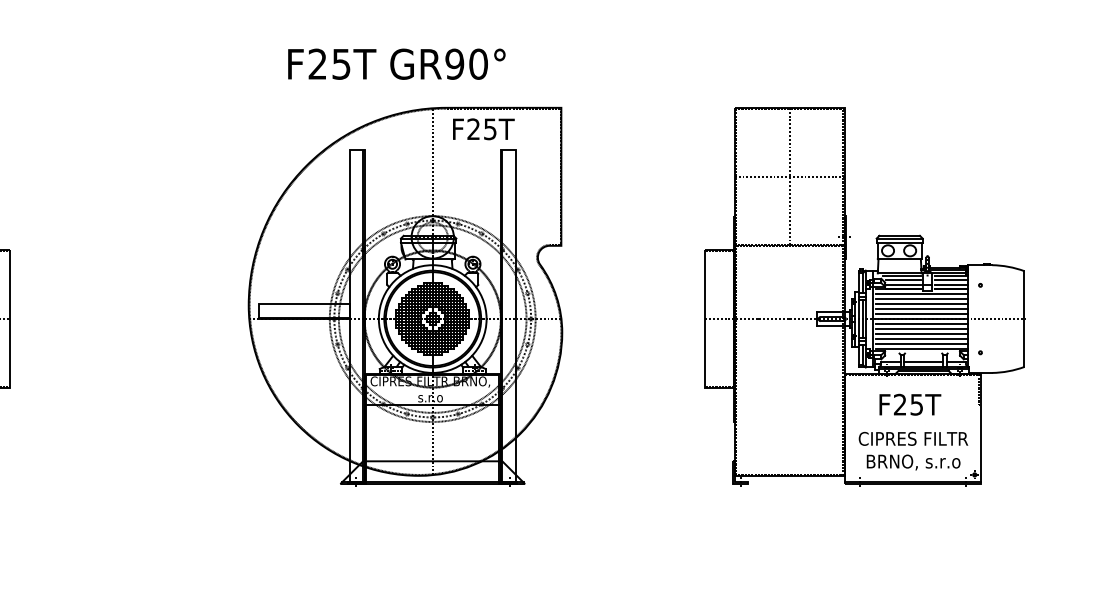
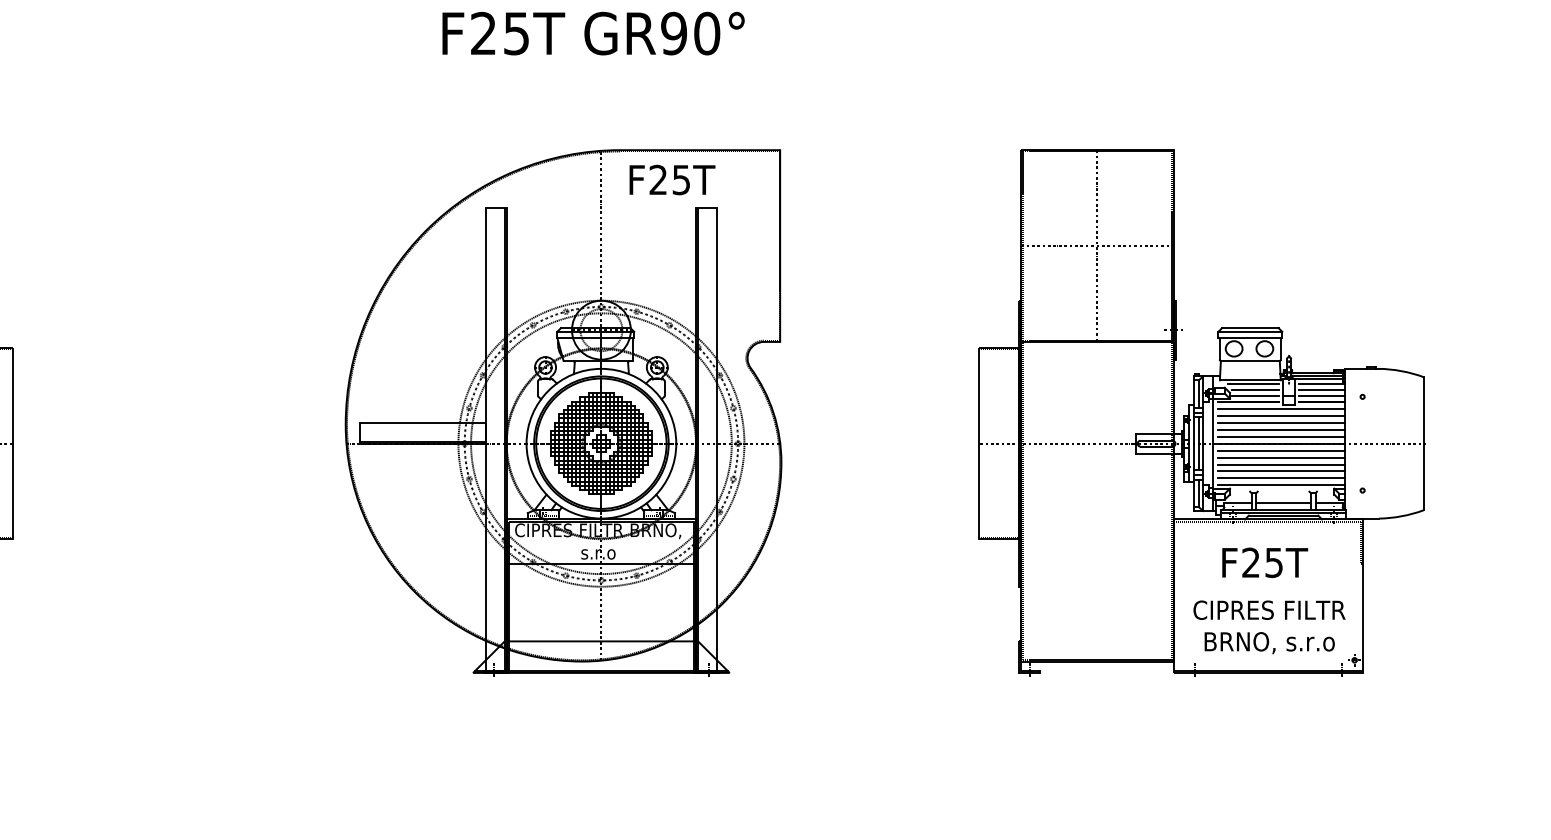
text: (396, 64) -> (593, 33), moved

